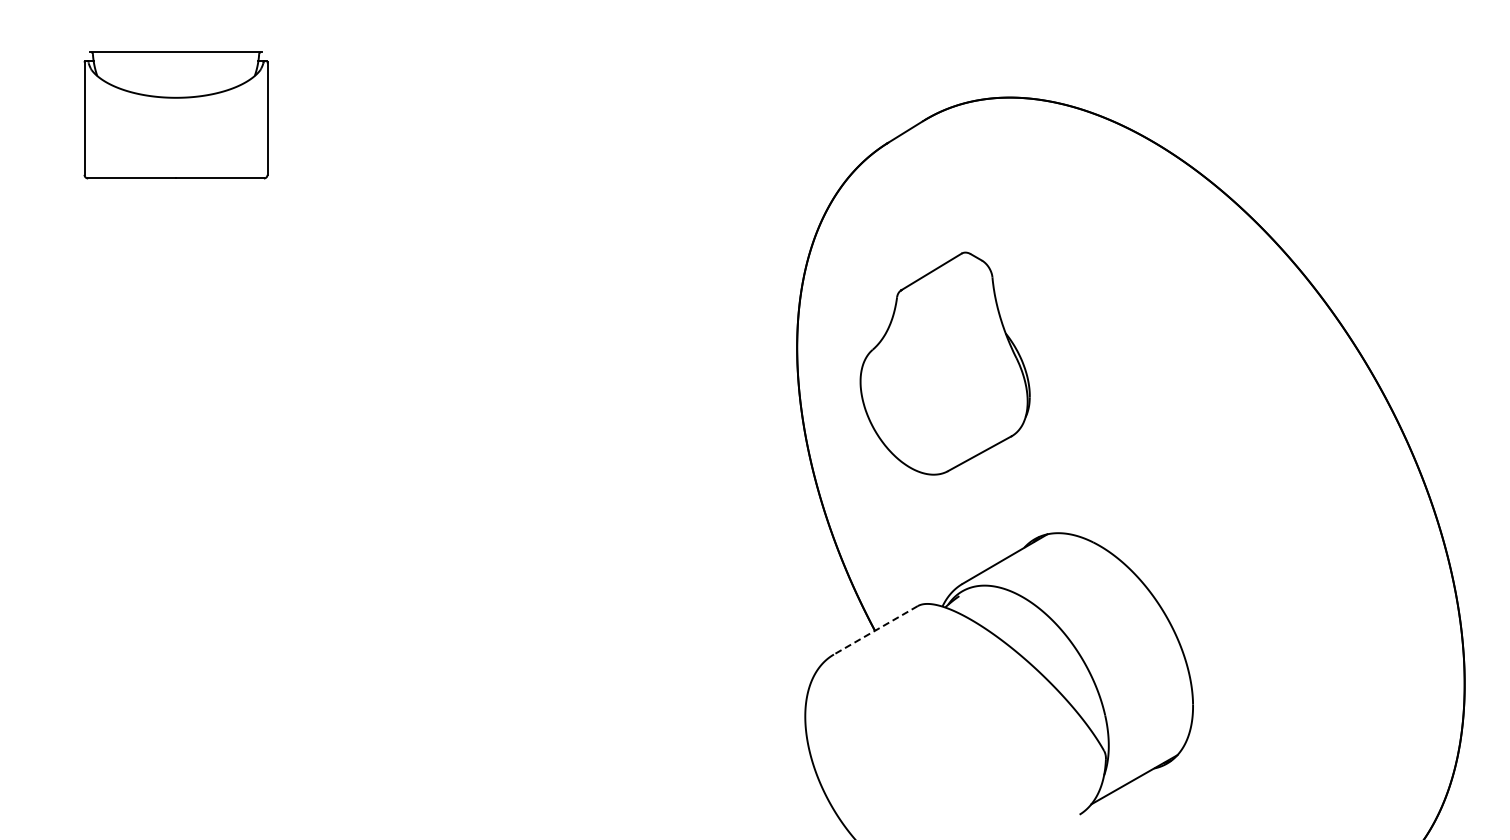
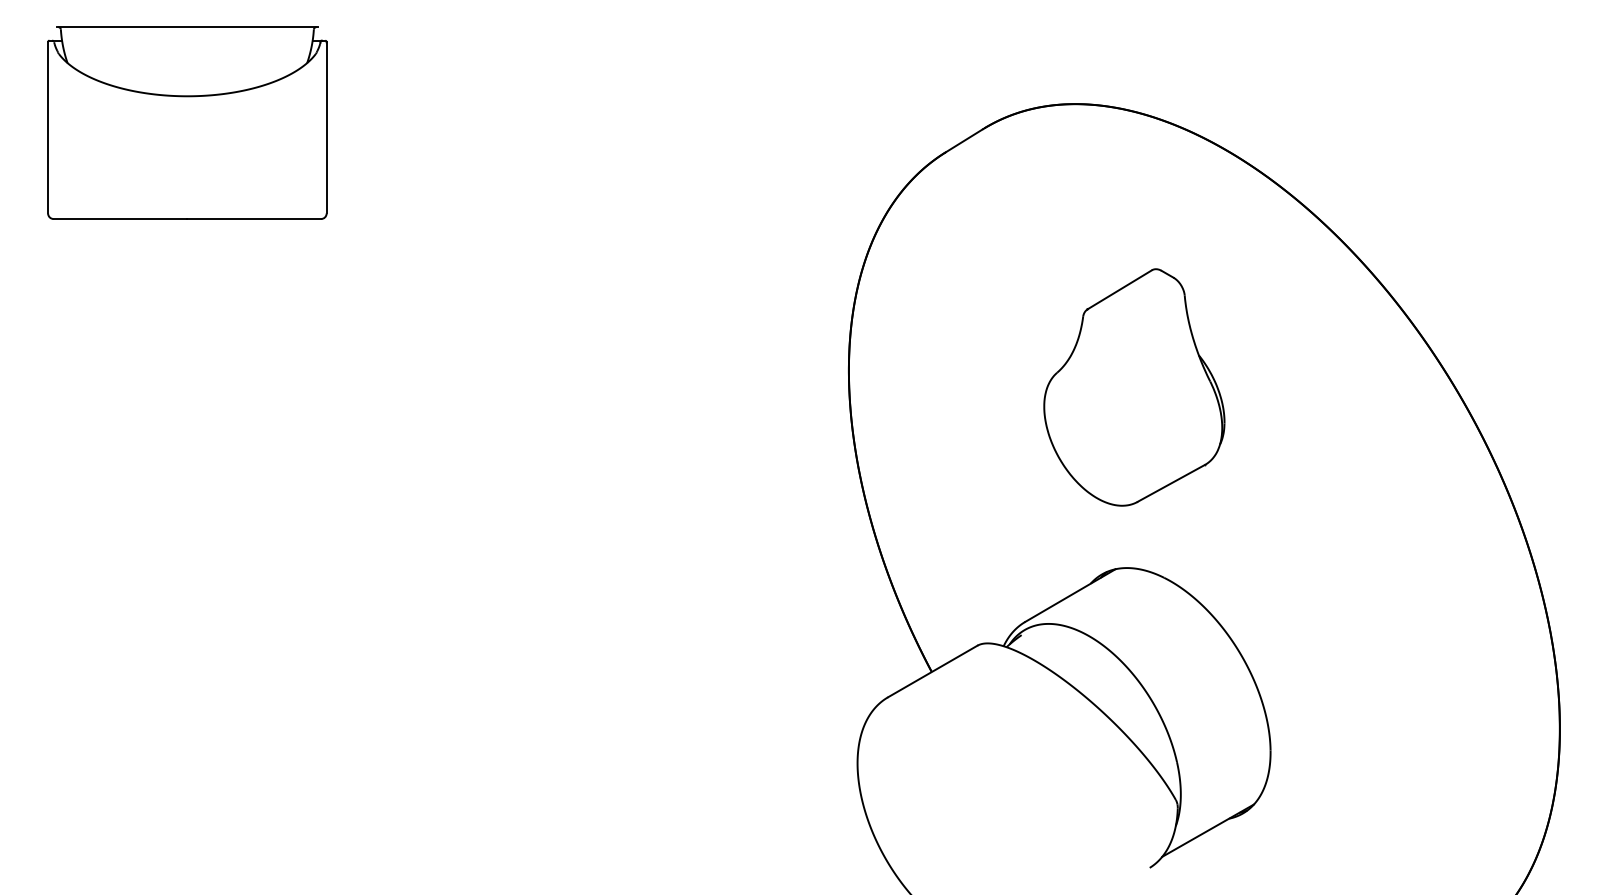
part: (175, 115) -> (186, 123), size x1.43
part: (944, 363) -> (1133, 387), moved
line: (875, 630) -> (932, 671), dashed -> solid

